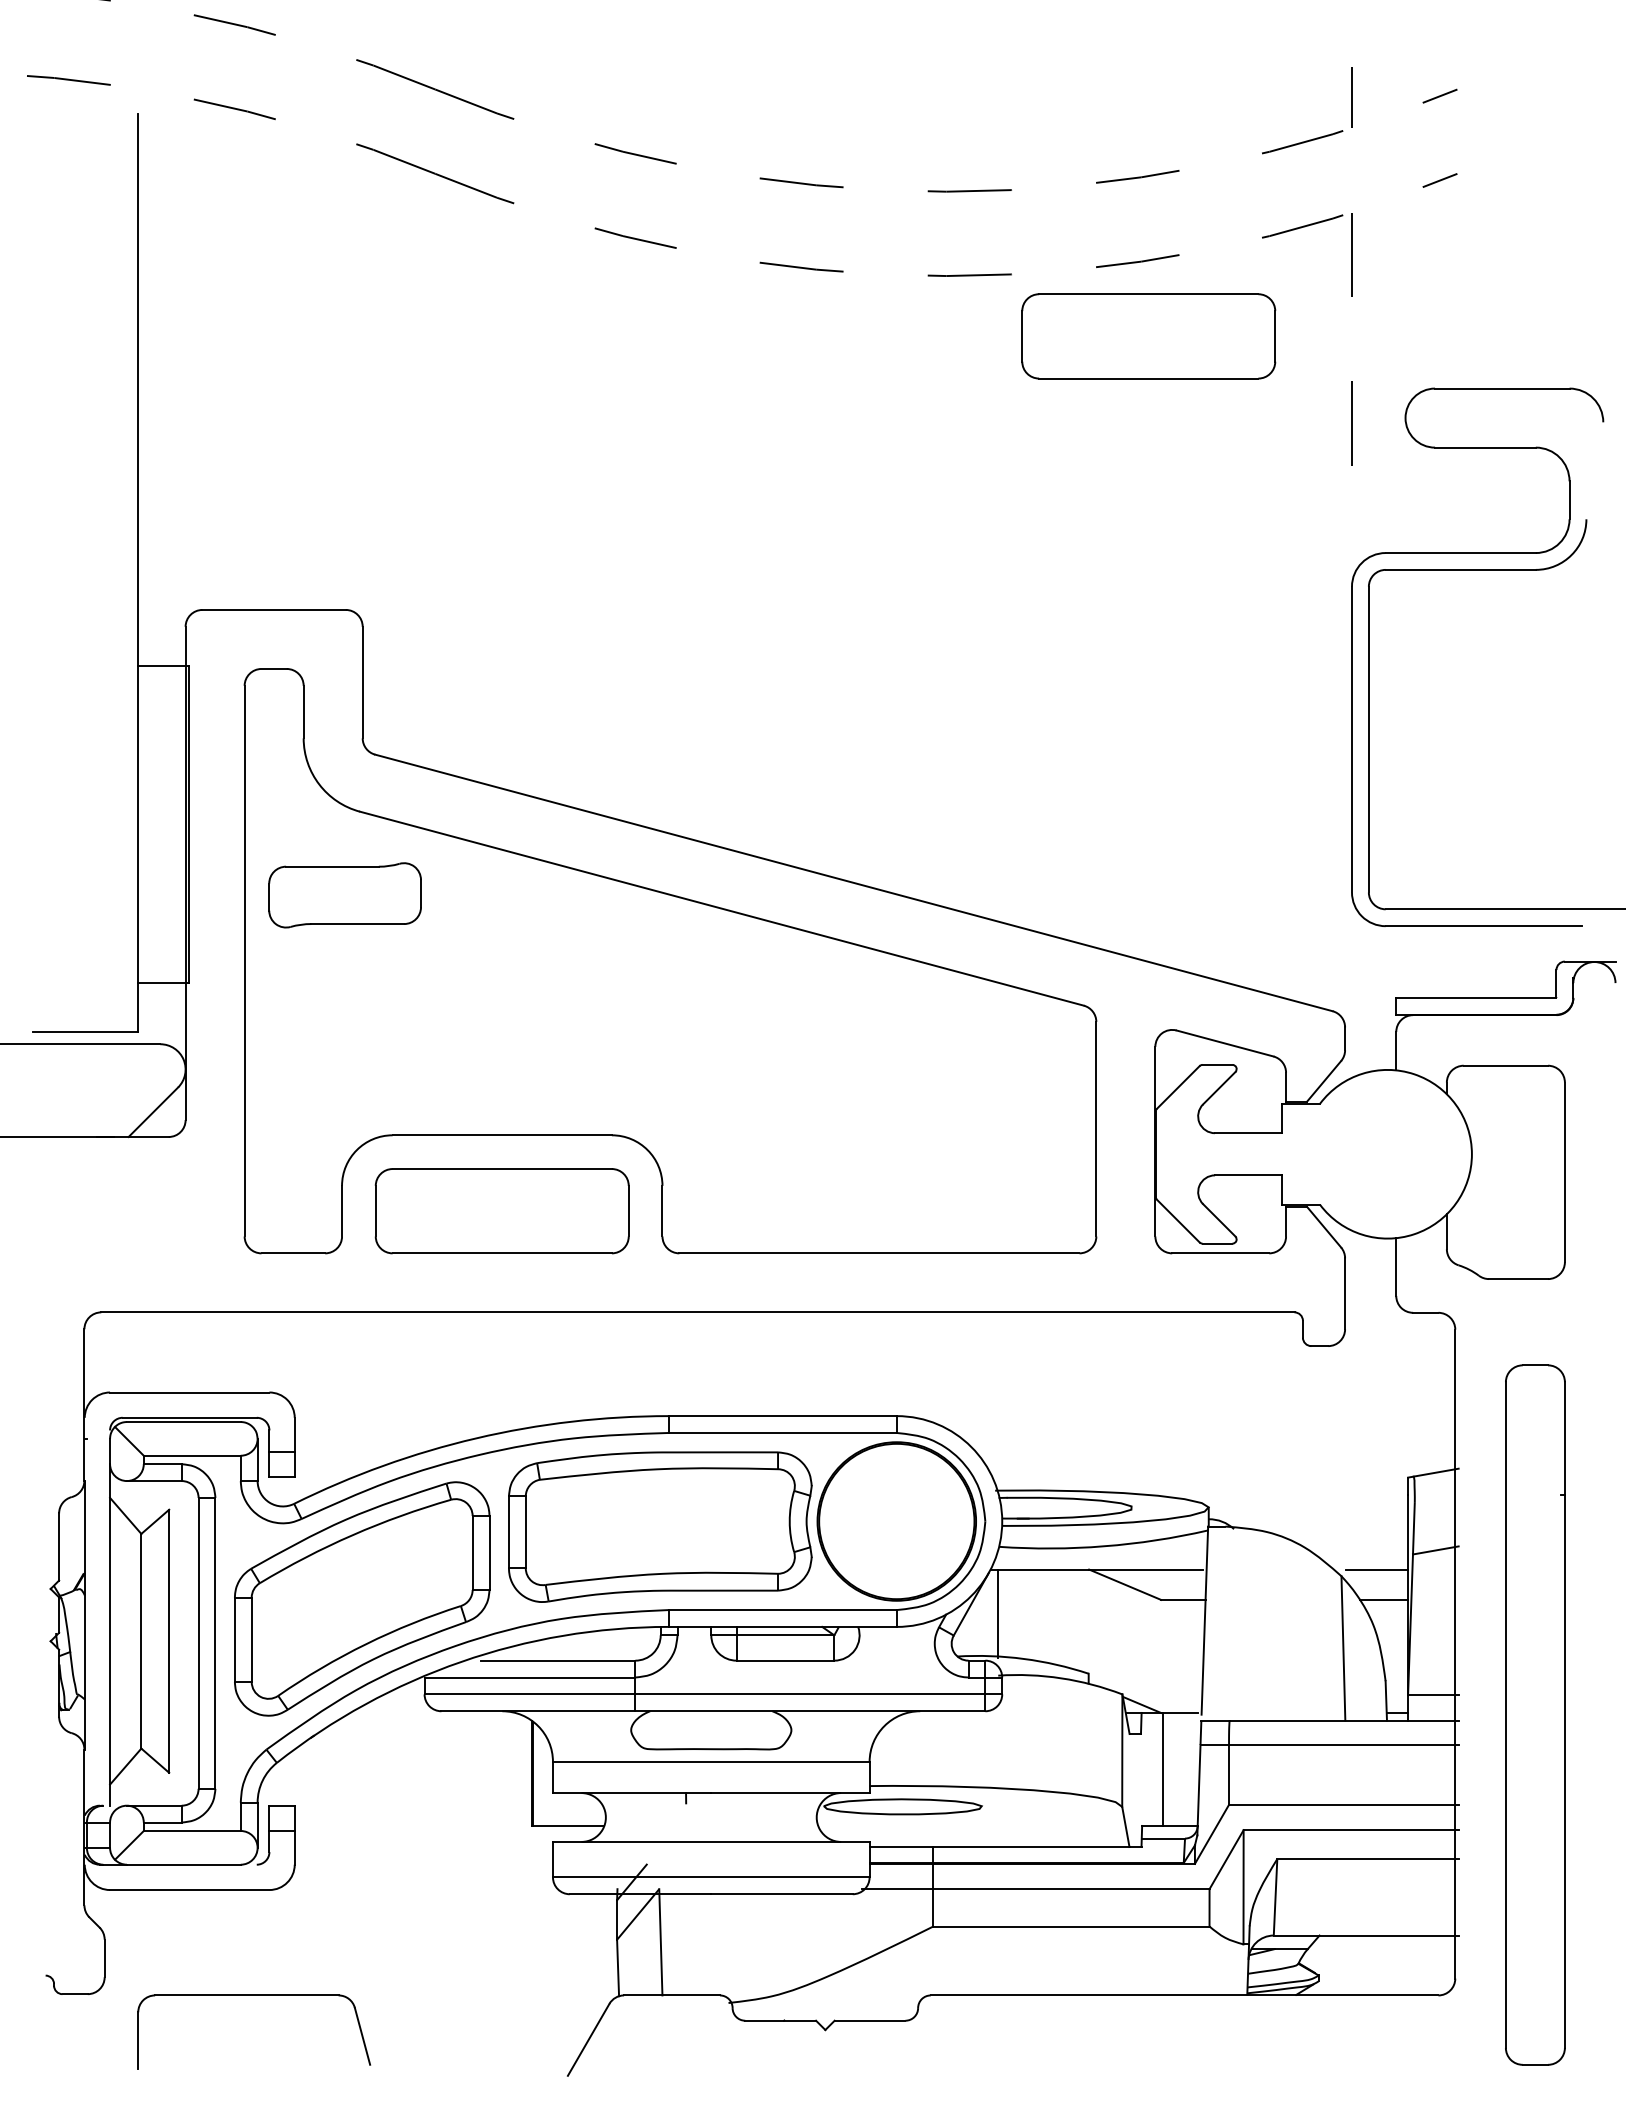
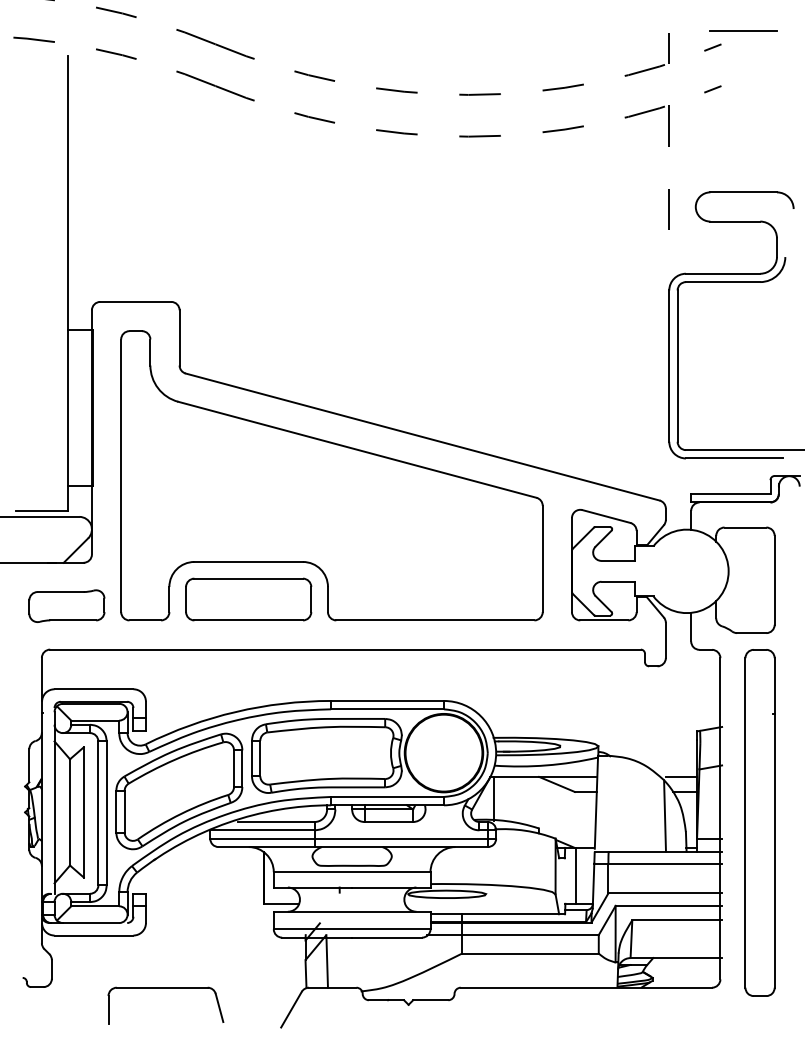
line: (1501, 63) -> (743, 31), added
part: (1148, 336) -> (568, 166), removed
part: (344, 893) -> (66, 605), moved
part: (1534, 1714) -> (759, 822), moved
part: (253, 1997) -> (165, 988), moved

